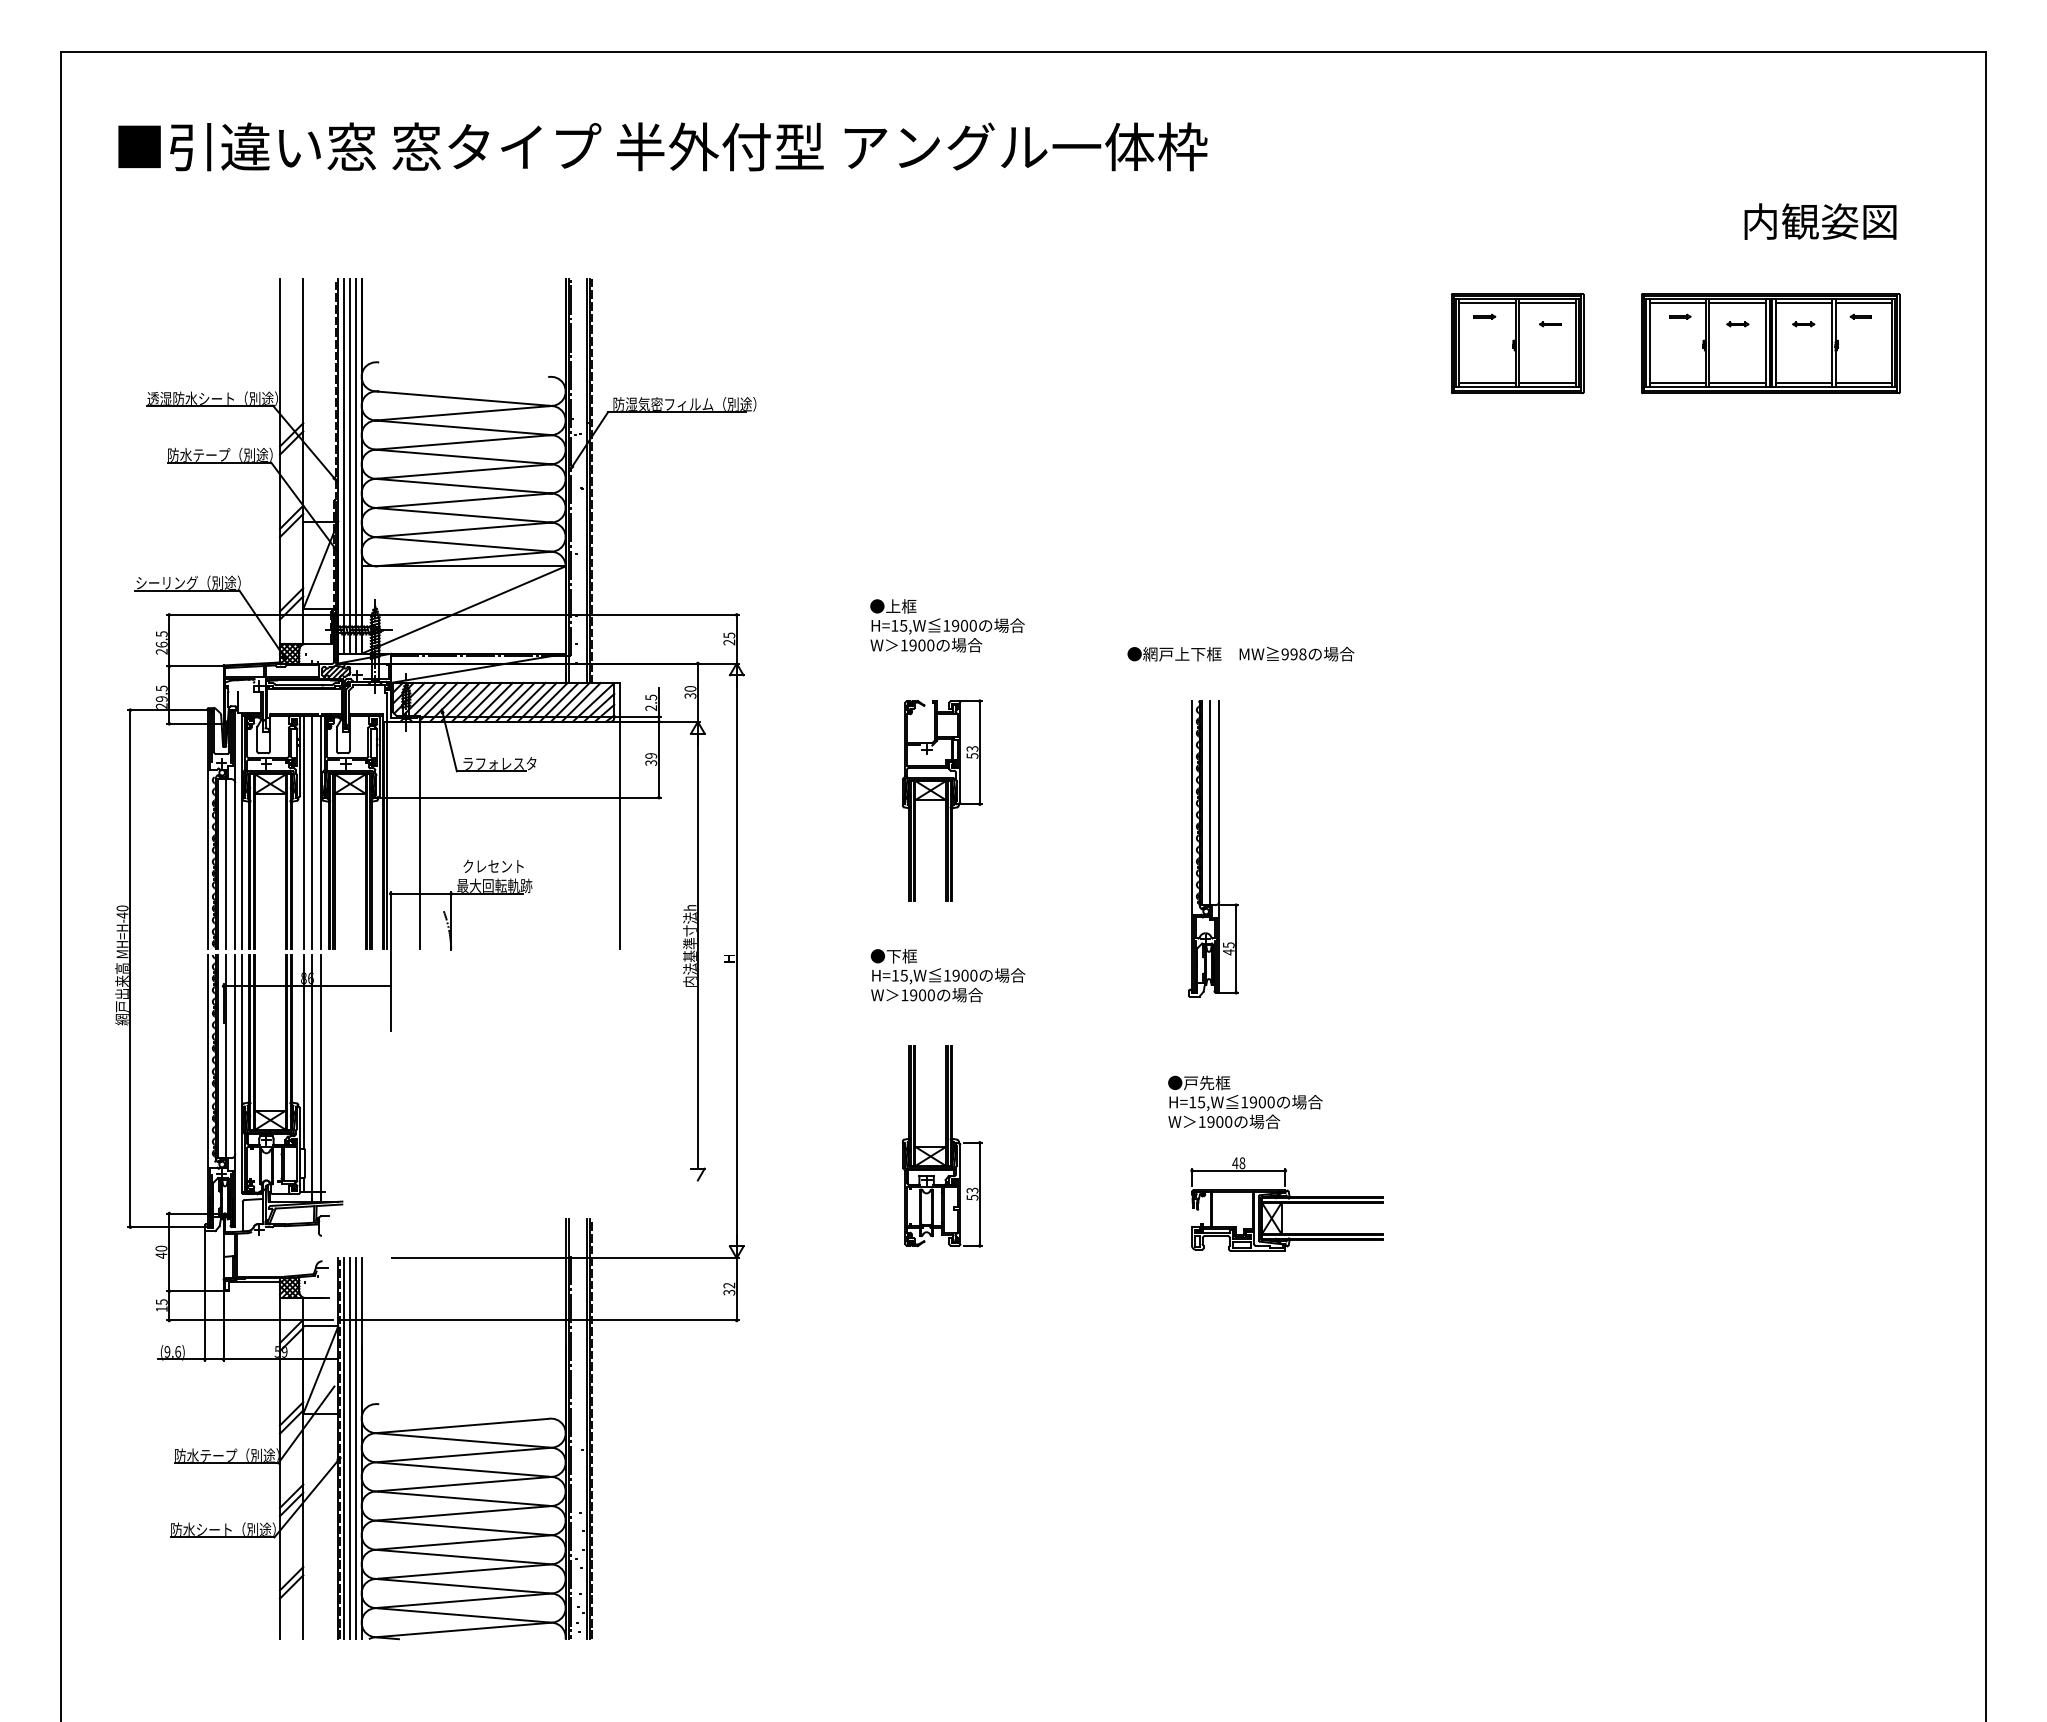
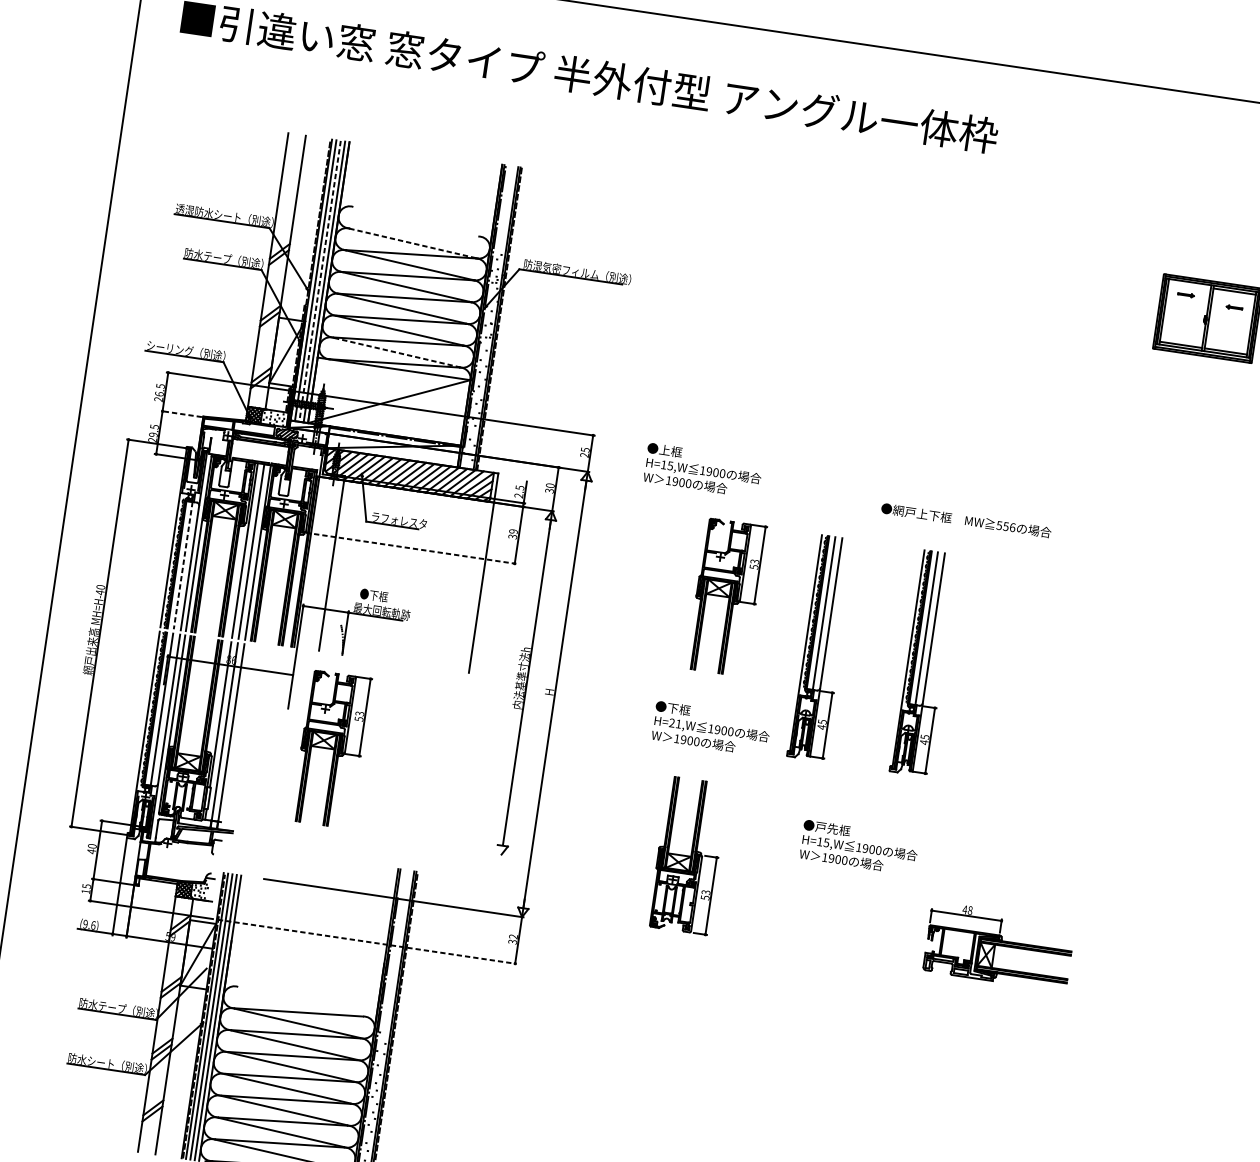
line: (1487, 303) -> (1189, 285), removed
line: (465, 398) -> (414, 243), solid -> dashed
line: (349, 466) -> (319, 281), solid -> dashed
line: (465, 544) -> (397, 352), solid -> dashed
text: (947, 625) -> (703, 470), moved
text: (1293, 654) -> (1005, 526), 998 -> 556
line: (193, 666) -> (180, 414), solid -> dashed
line: (520, 797) -> (411, 548), solid -> dashed
part: (1076, 848) -> (821, 647), added
line: (225, 864) -> (182, 565), solid -> dashed
text: (492, 866) -> (382, 596), クレセント -> ●下框
text: (899, 975) -> (675, 723), H=15,W -> H=21,W
part: (455, 1075) -> (331, 749), added
text: (1245, 1102) -> (859, 847), moved
part: (1286, 1204) -> (998, 946), moved
line: (539, 1320) -> (367, 941), solid -> dashed

